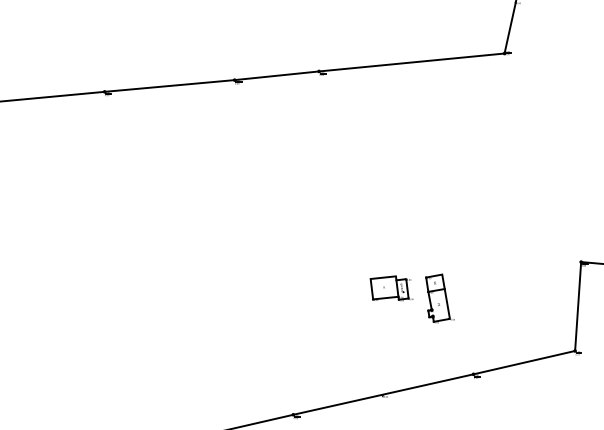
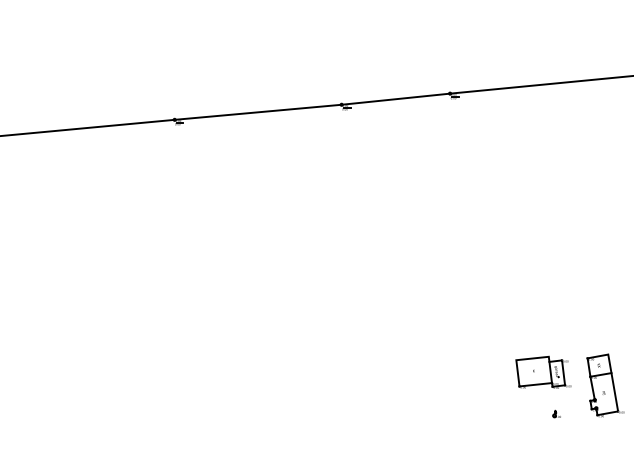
part: (401, 320) -> (555, 413), added

